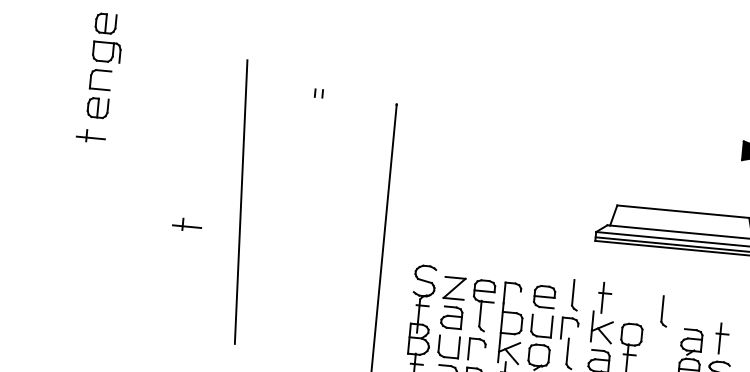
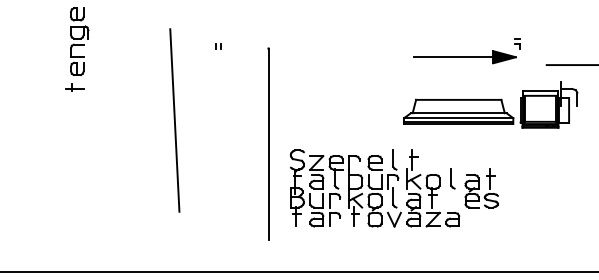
line: (681, 145) -> (453, 57), added
part: (186, 225) -> (141, 138), removed
part: (664, 310) -> (452, 178), moved

